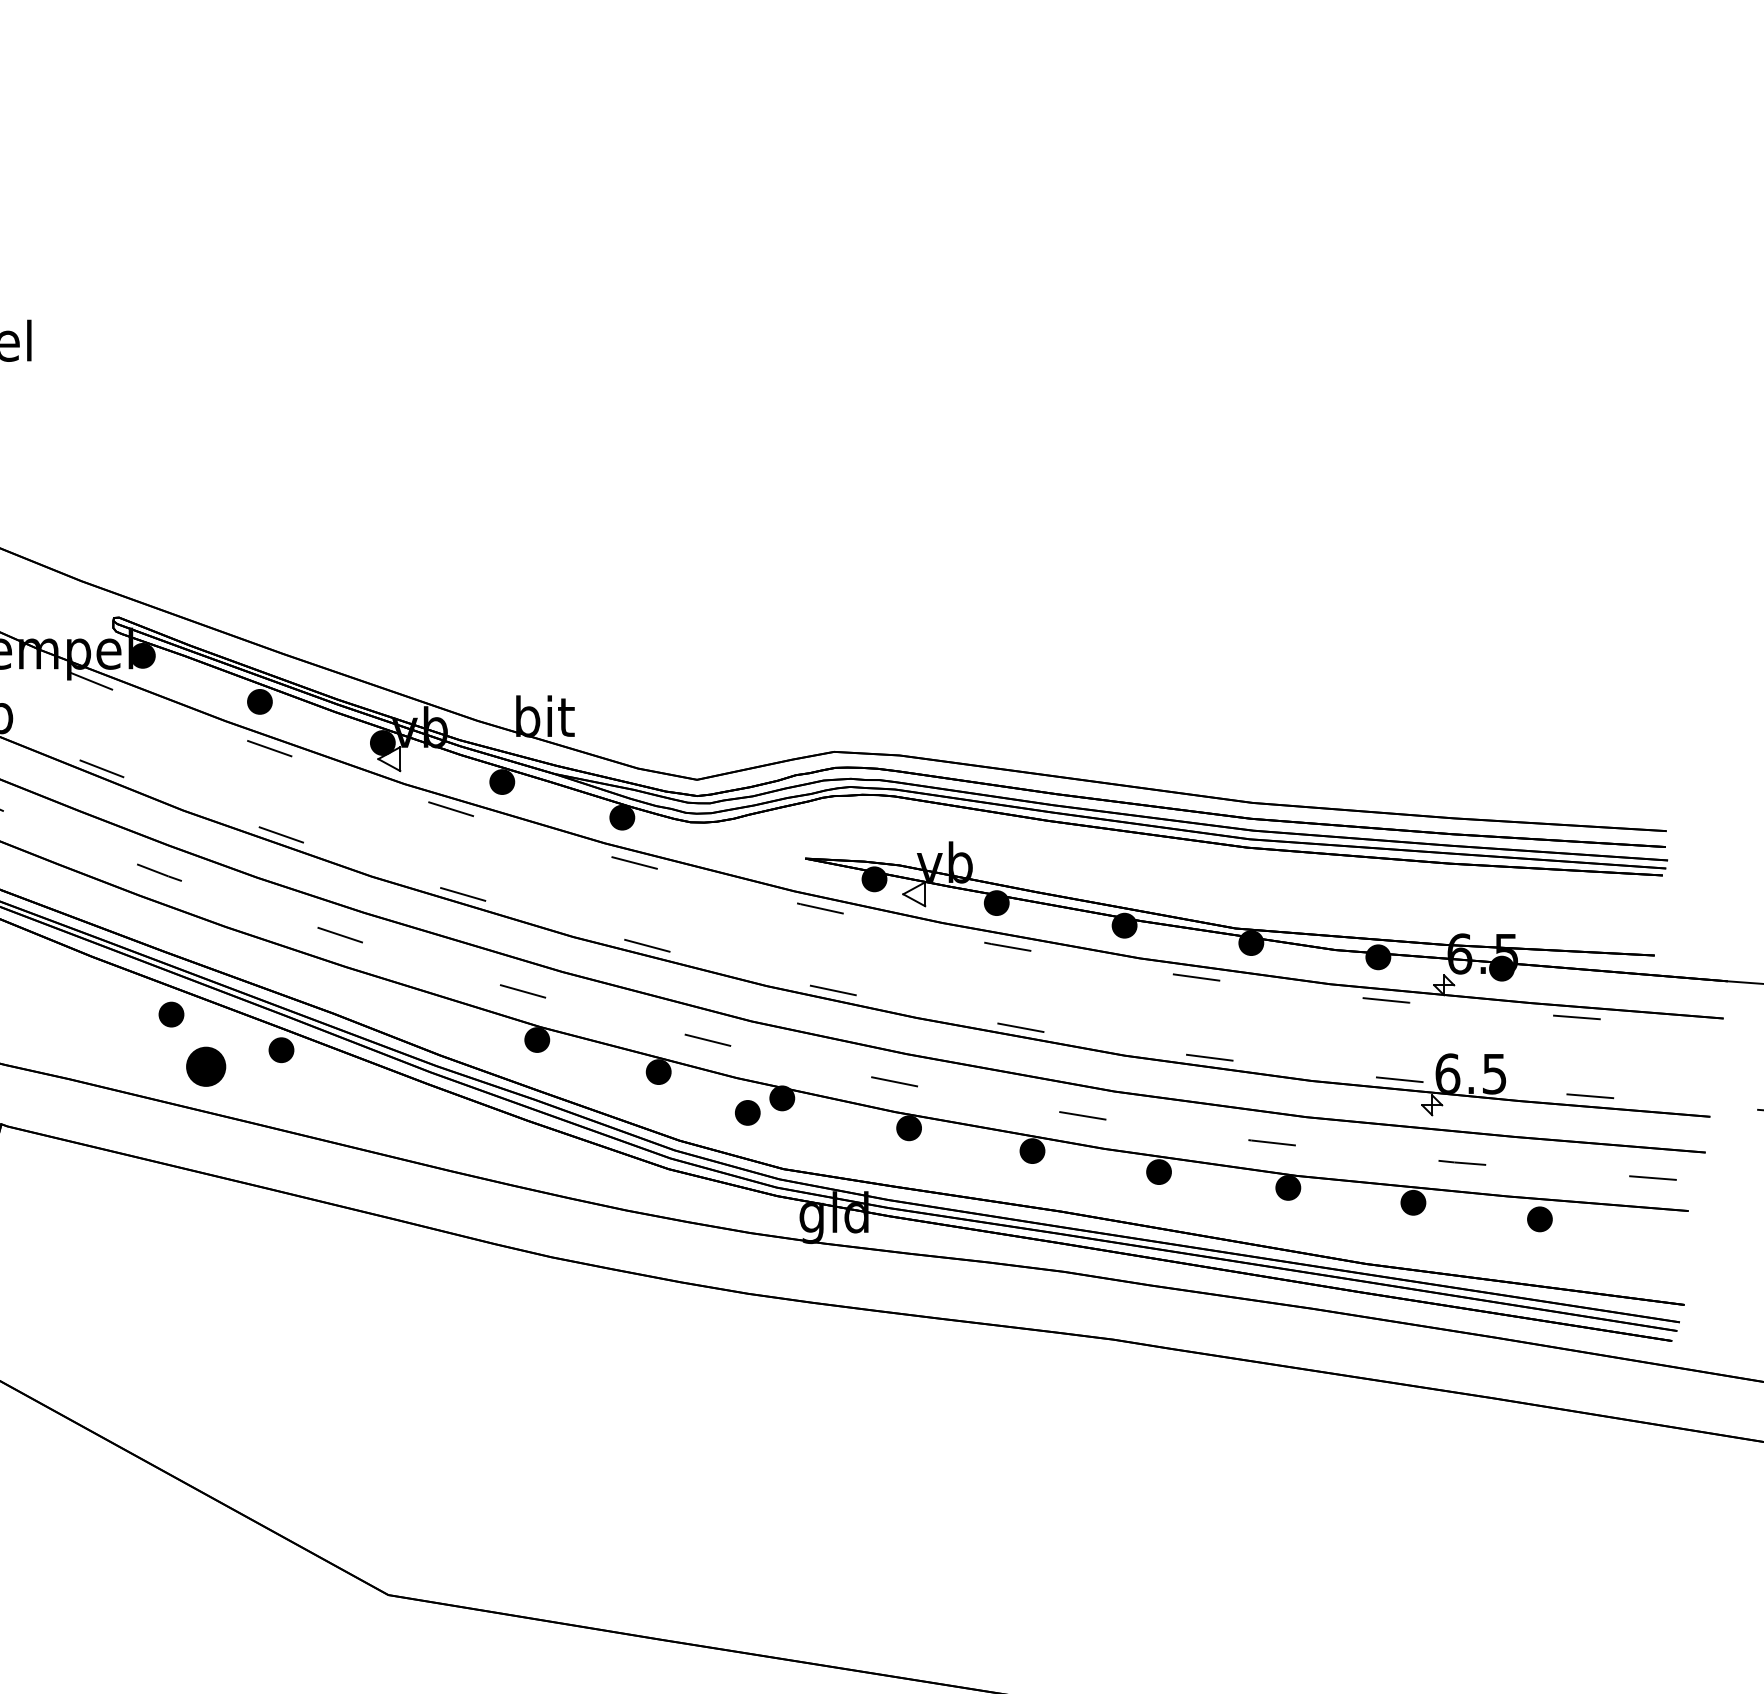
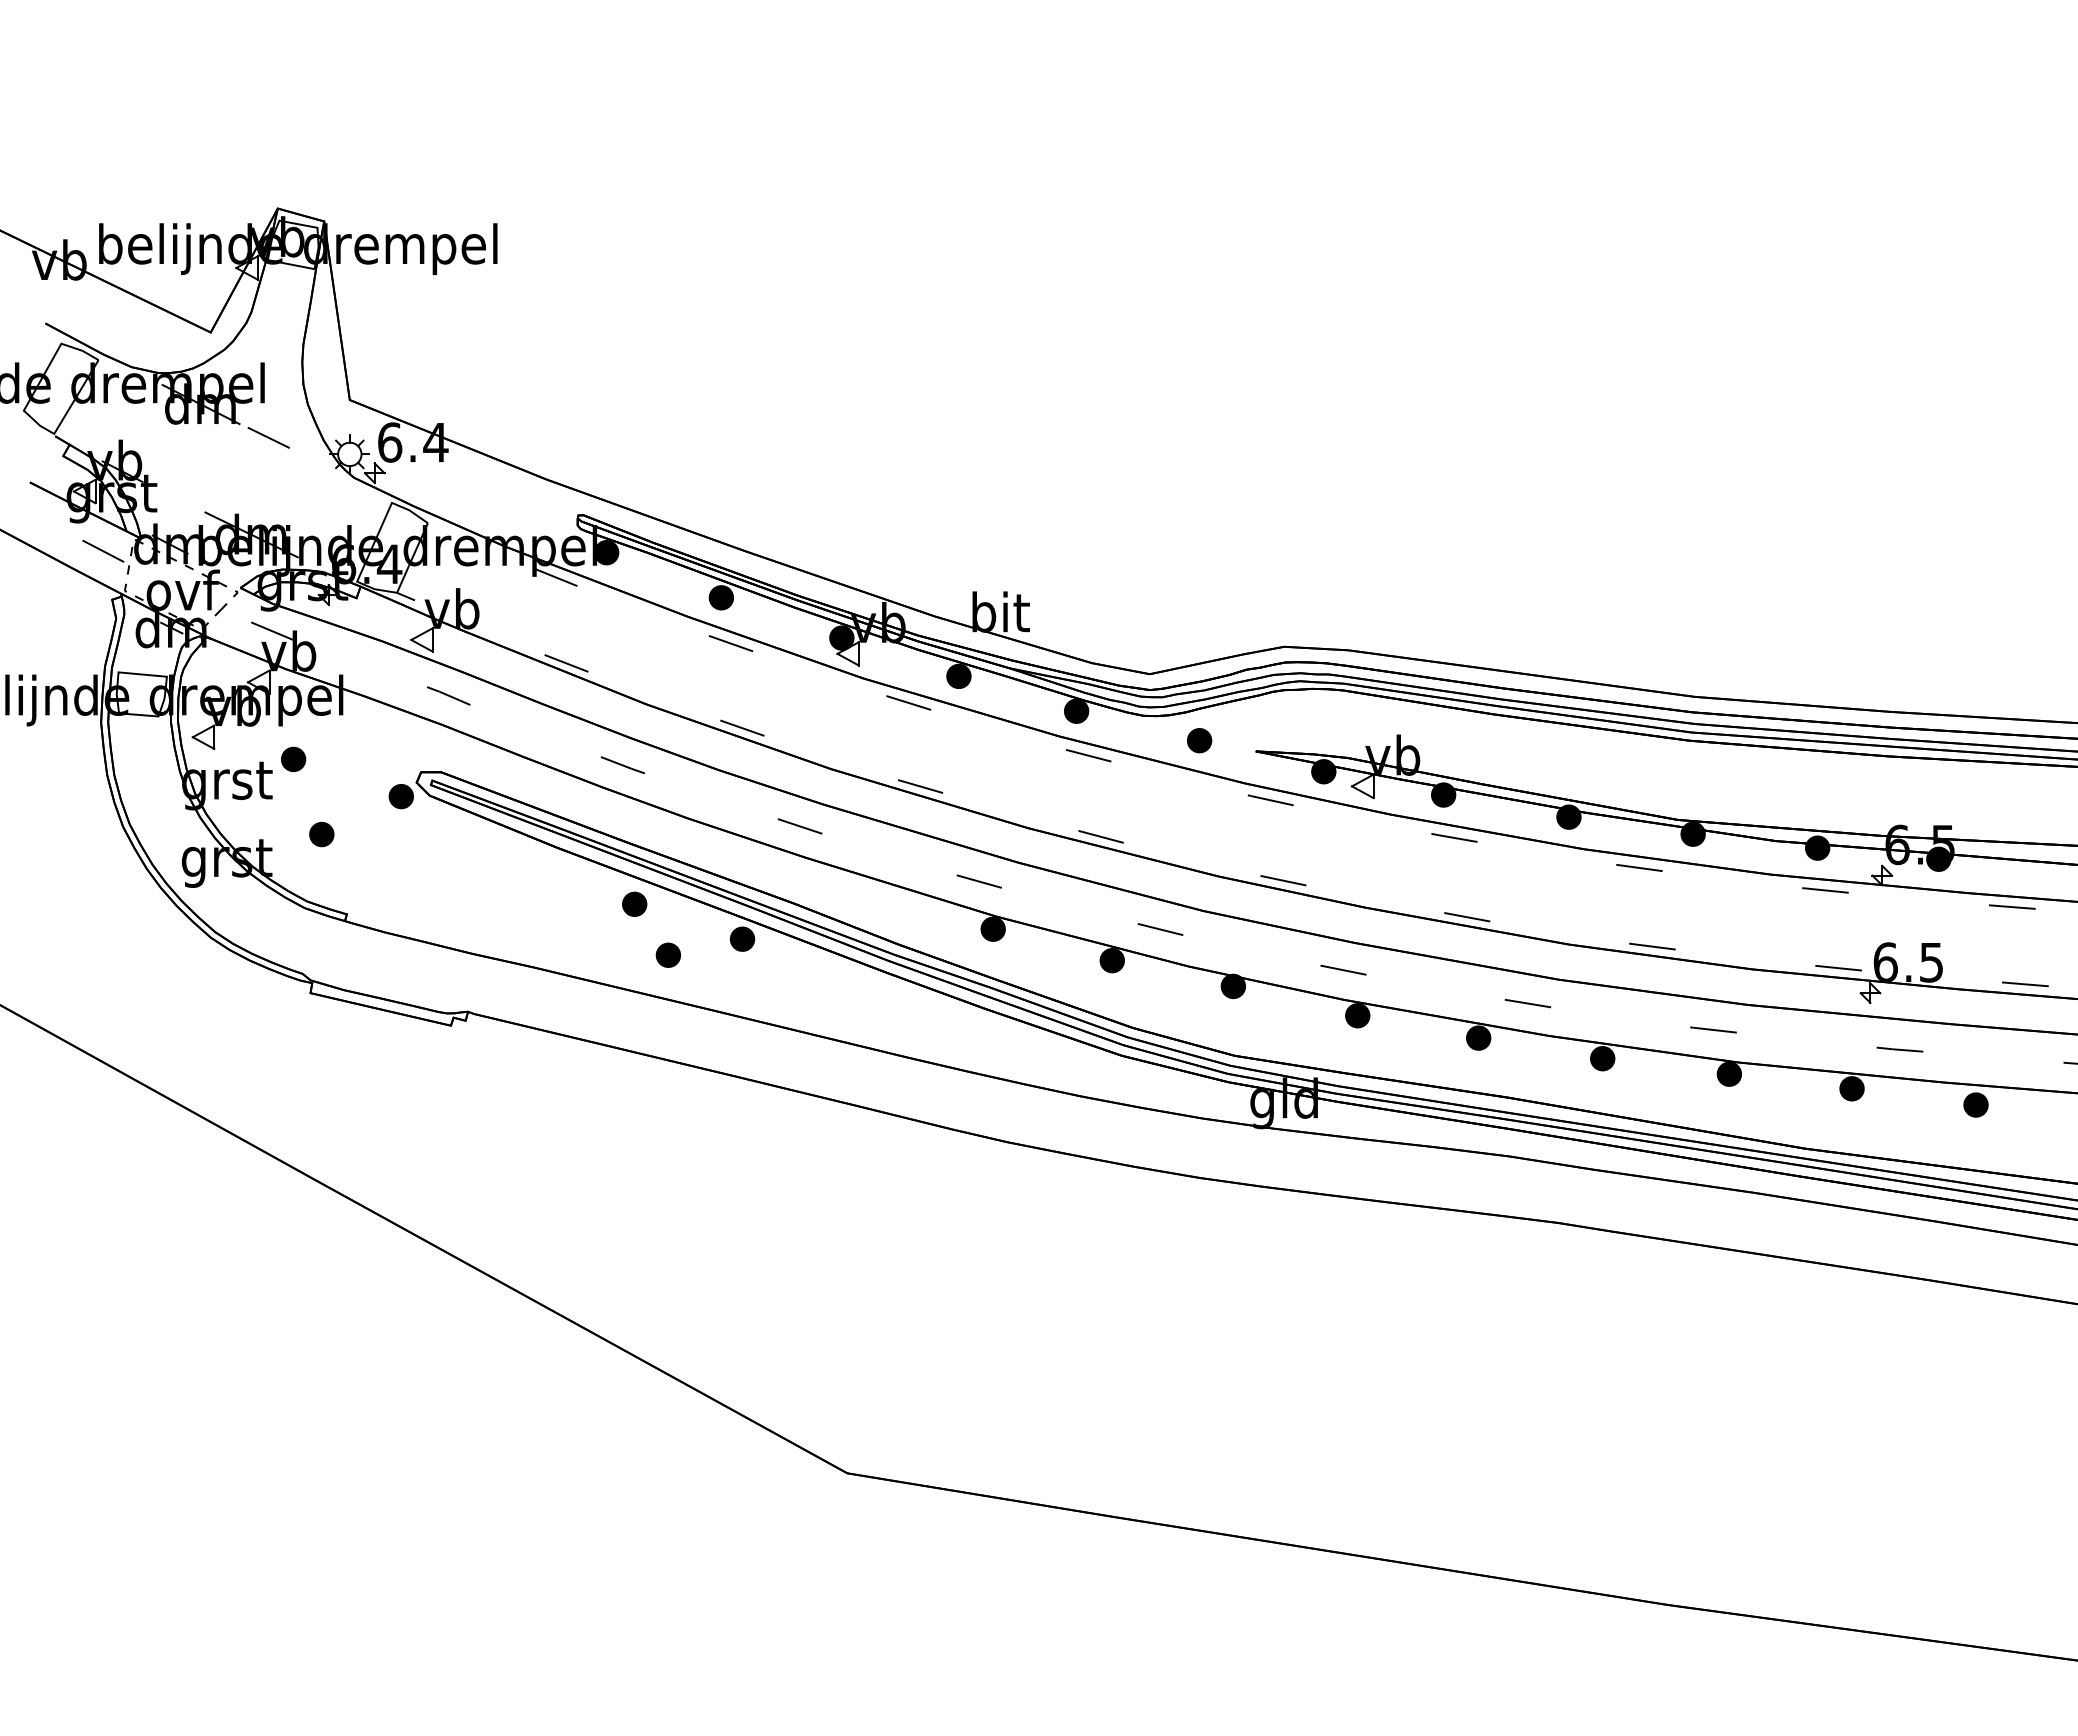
part: (204, 1065) -> (667, 954), size x0.62
part: (747, 1112) -> (1199, 740), moved

